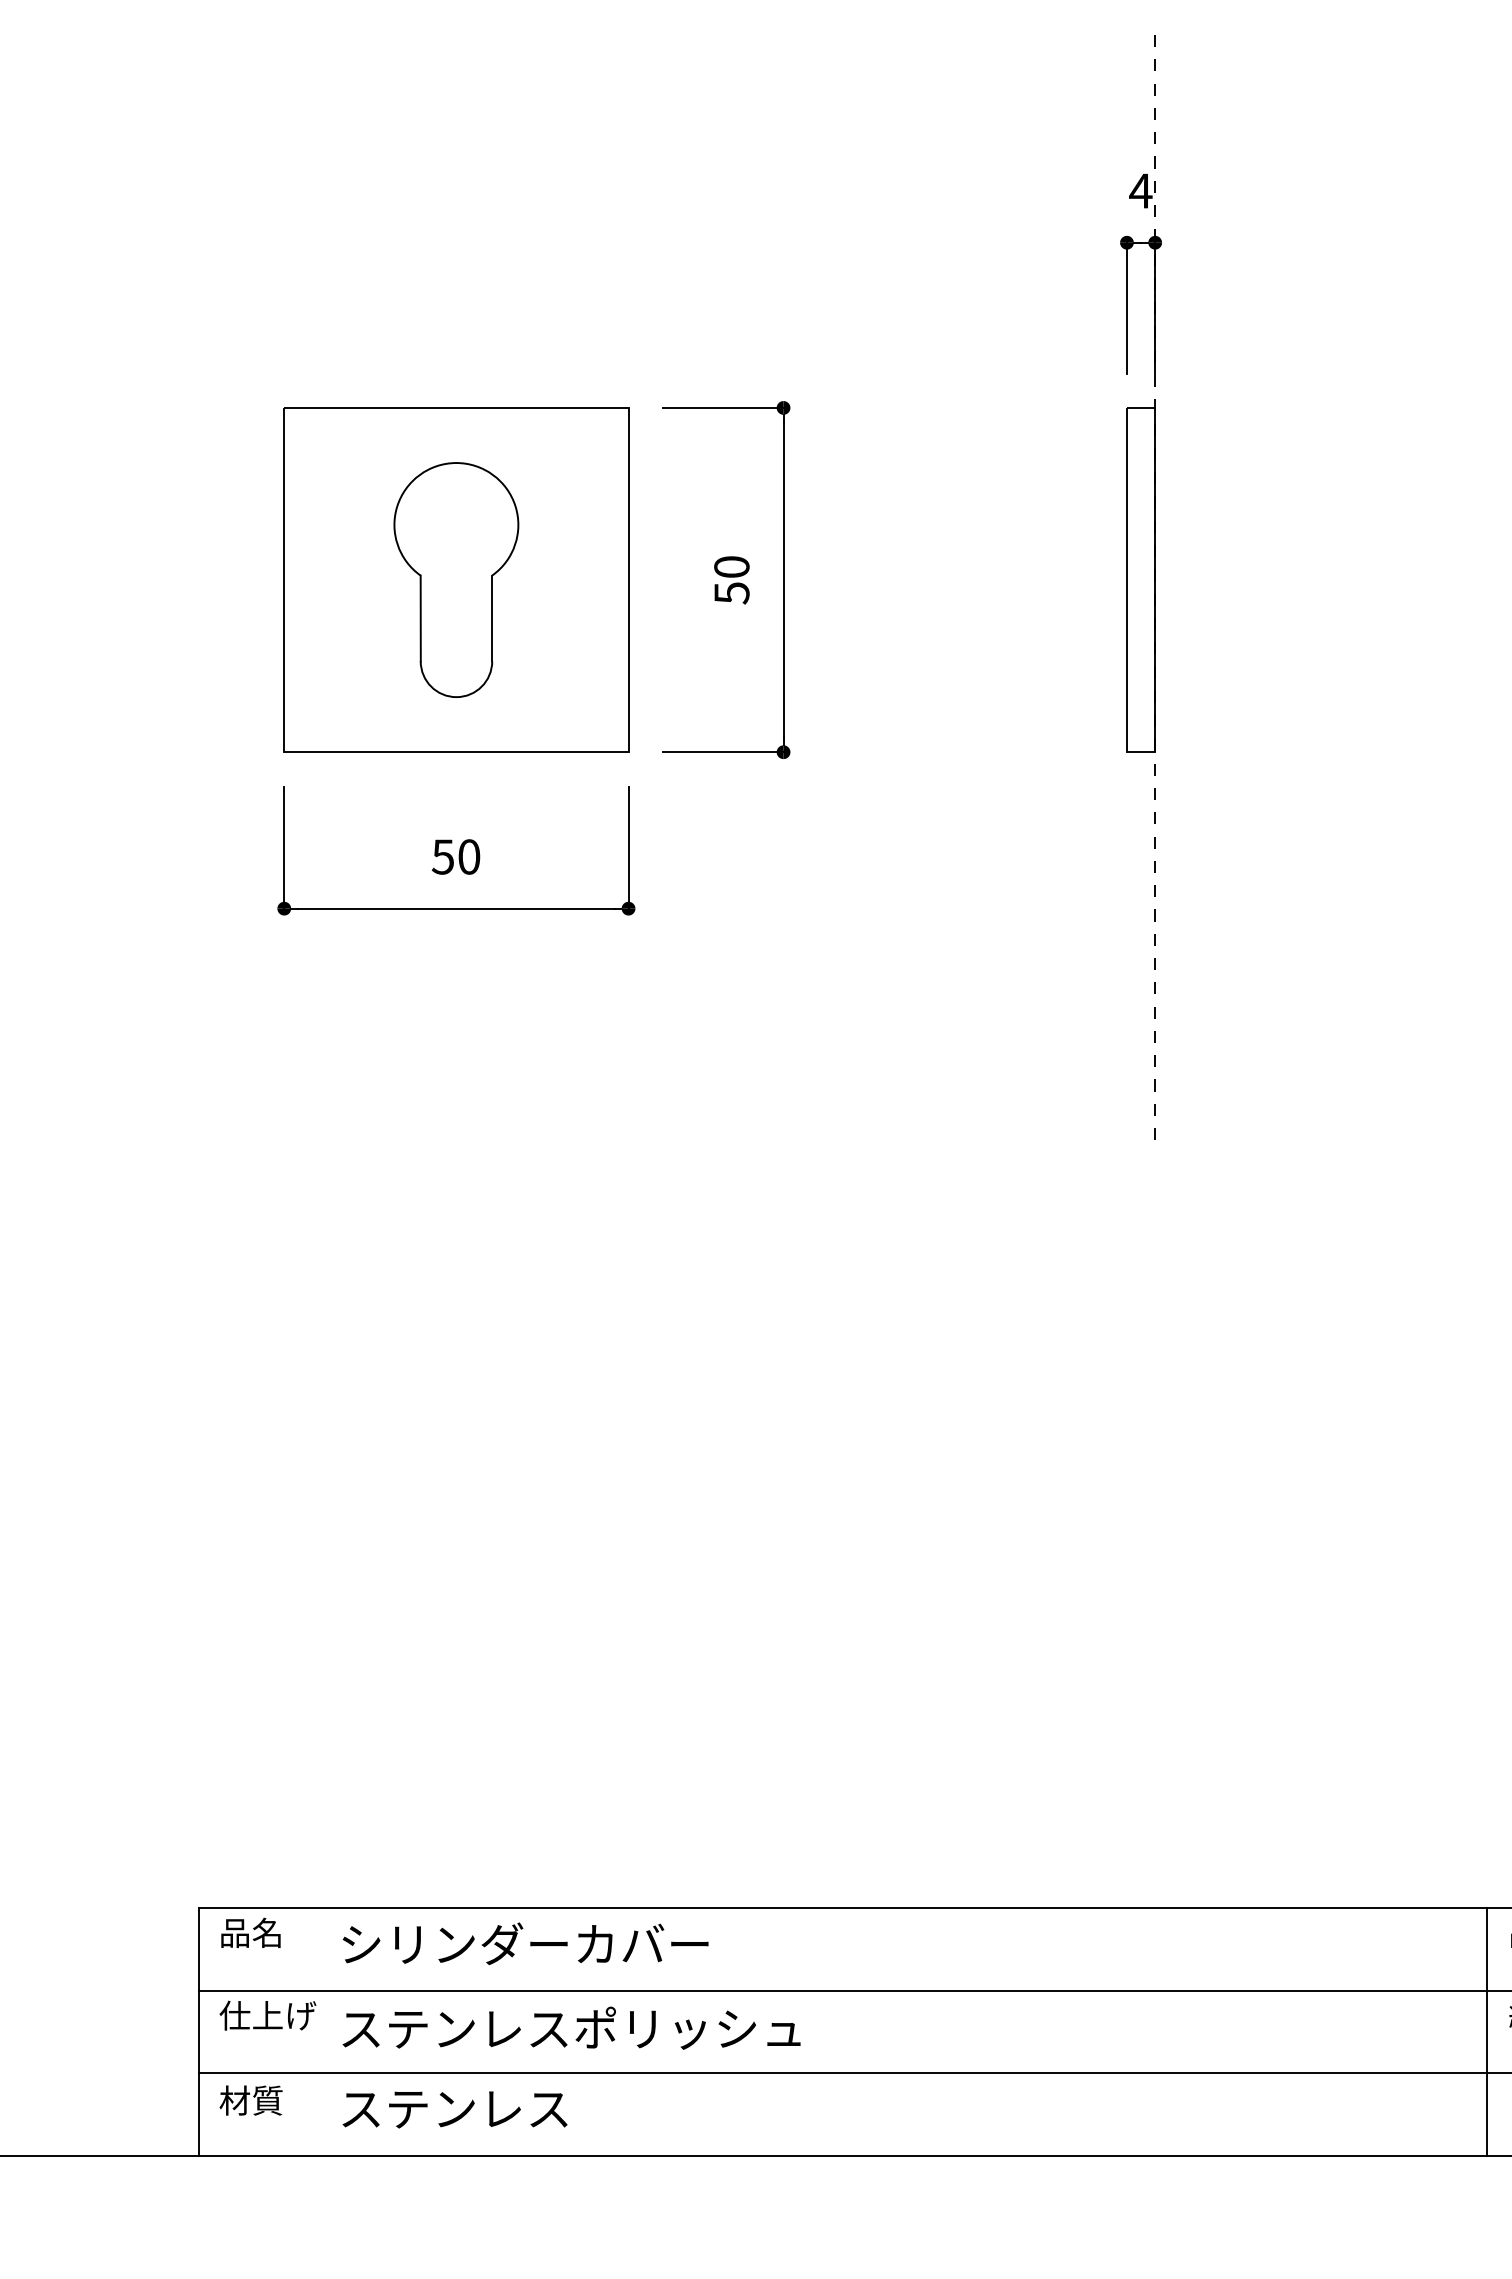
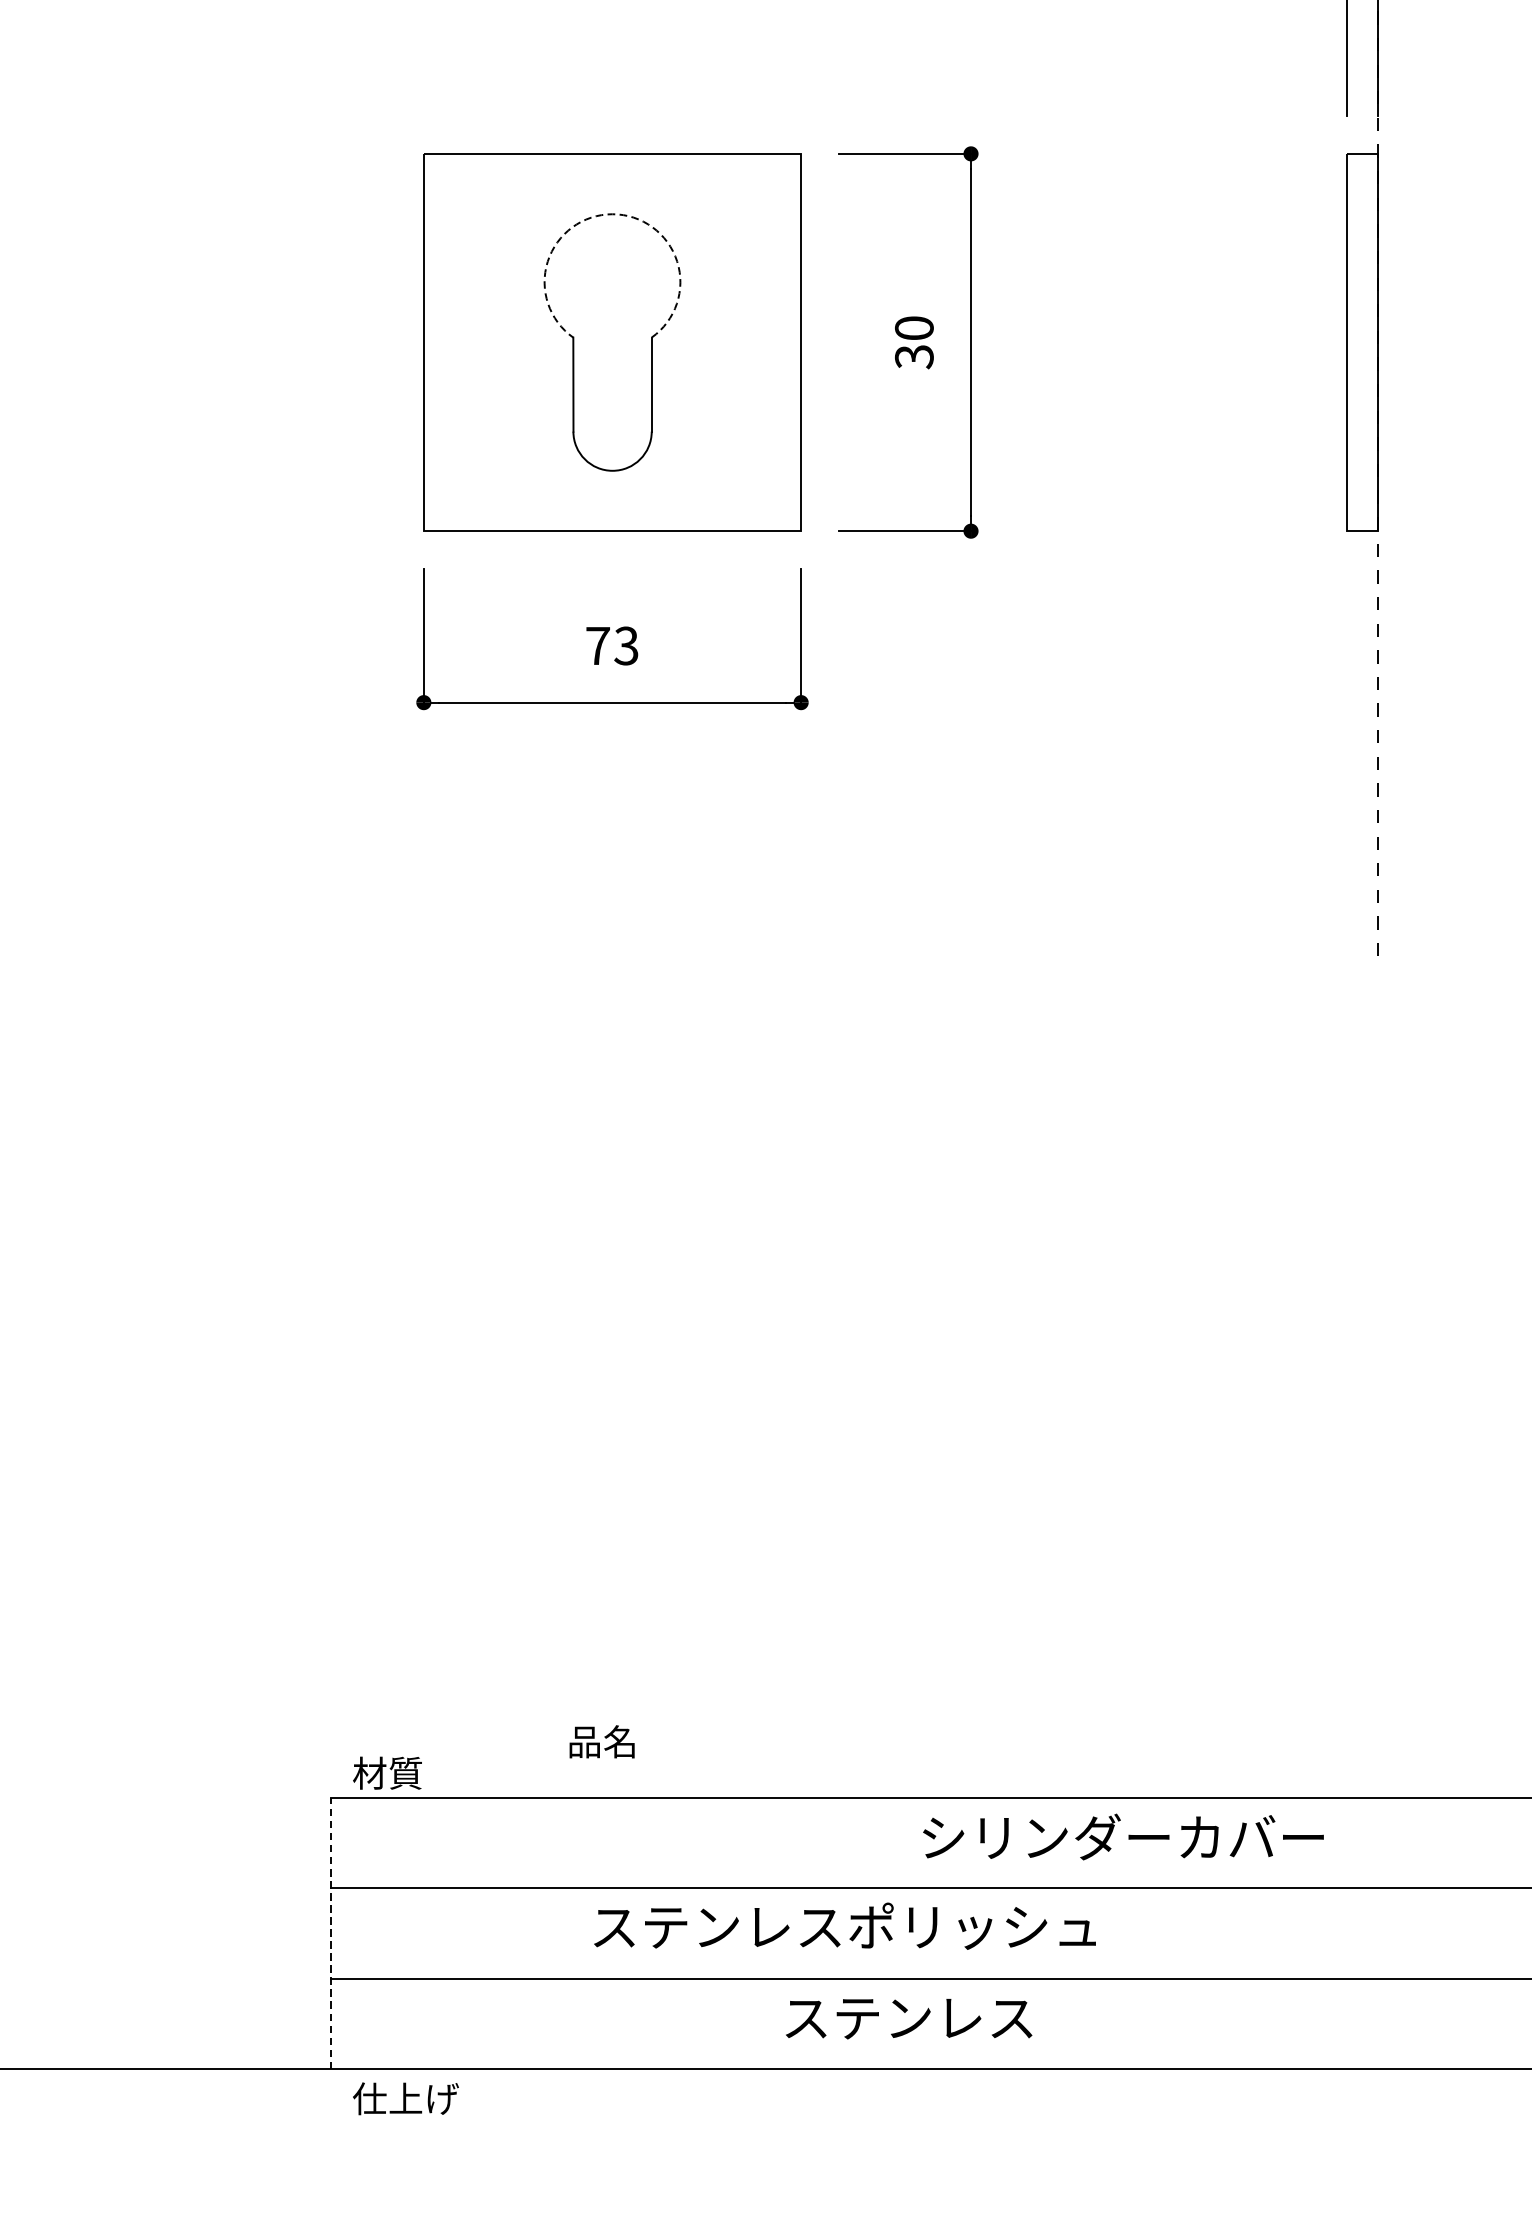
arc: (456, 463) -> (612, 214), solid -> dashed
text: (731, 593) -> (913, 357), 50 -> 30
text: (455, 856) -> (611, 645), 50 -> 73
text: (250, 1932) -> (601, 1741), moved
text: (525, 1943) -> (1123, 1836), moved
text: (267, 2015) -> (405, 2098), moved
text: (571, 2027) -> (844, 1925), moved
line: (199, 2031) -> (330, 1933), solid -> dashed
text: (250, 2100) -> (386, 1773), moved
text: (454, 2109) -> (908, 2018), moved

